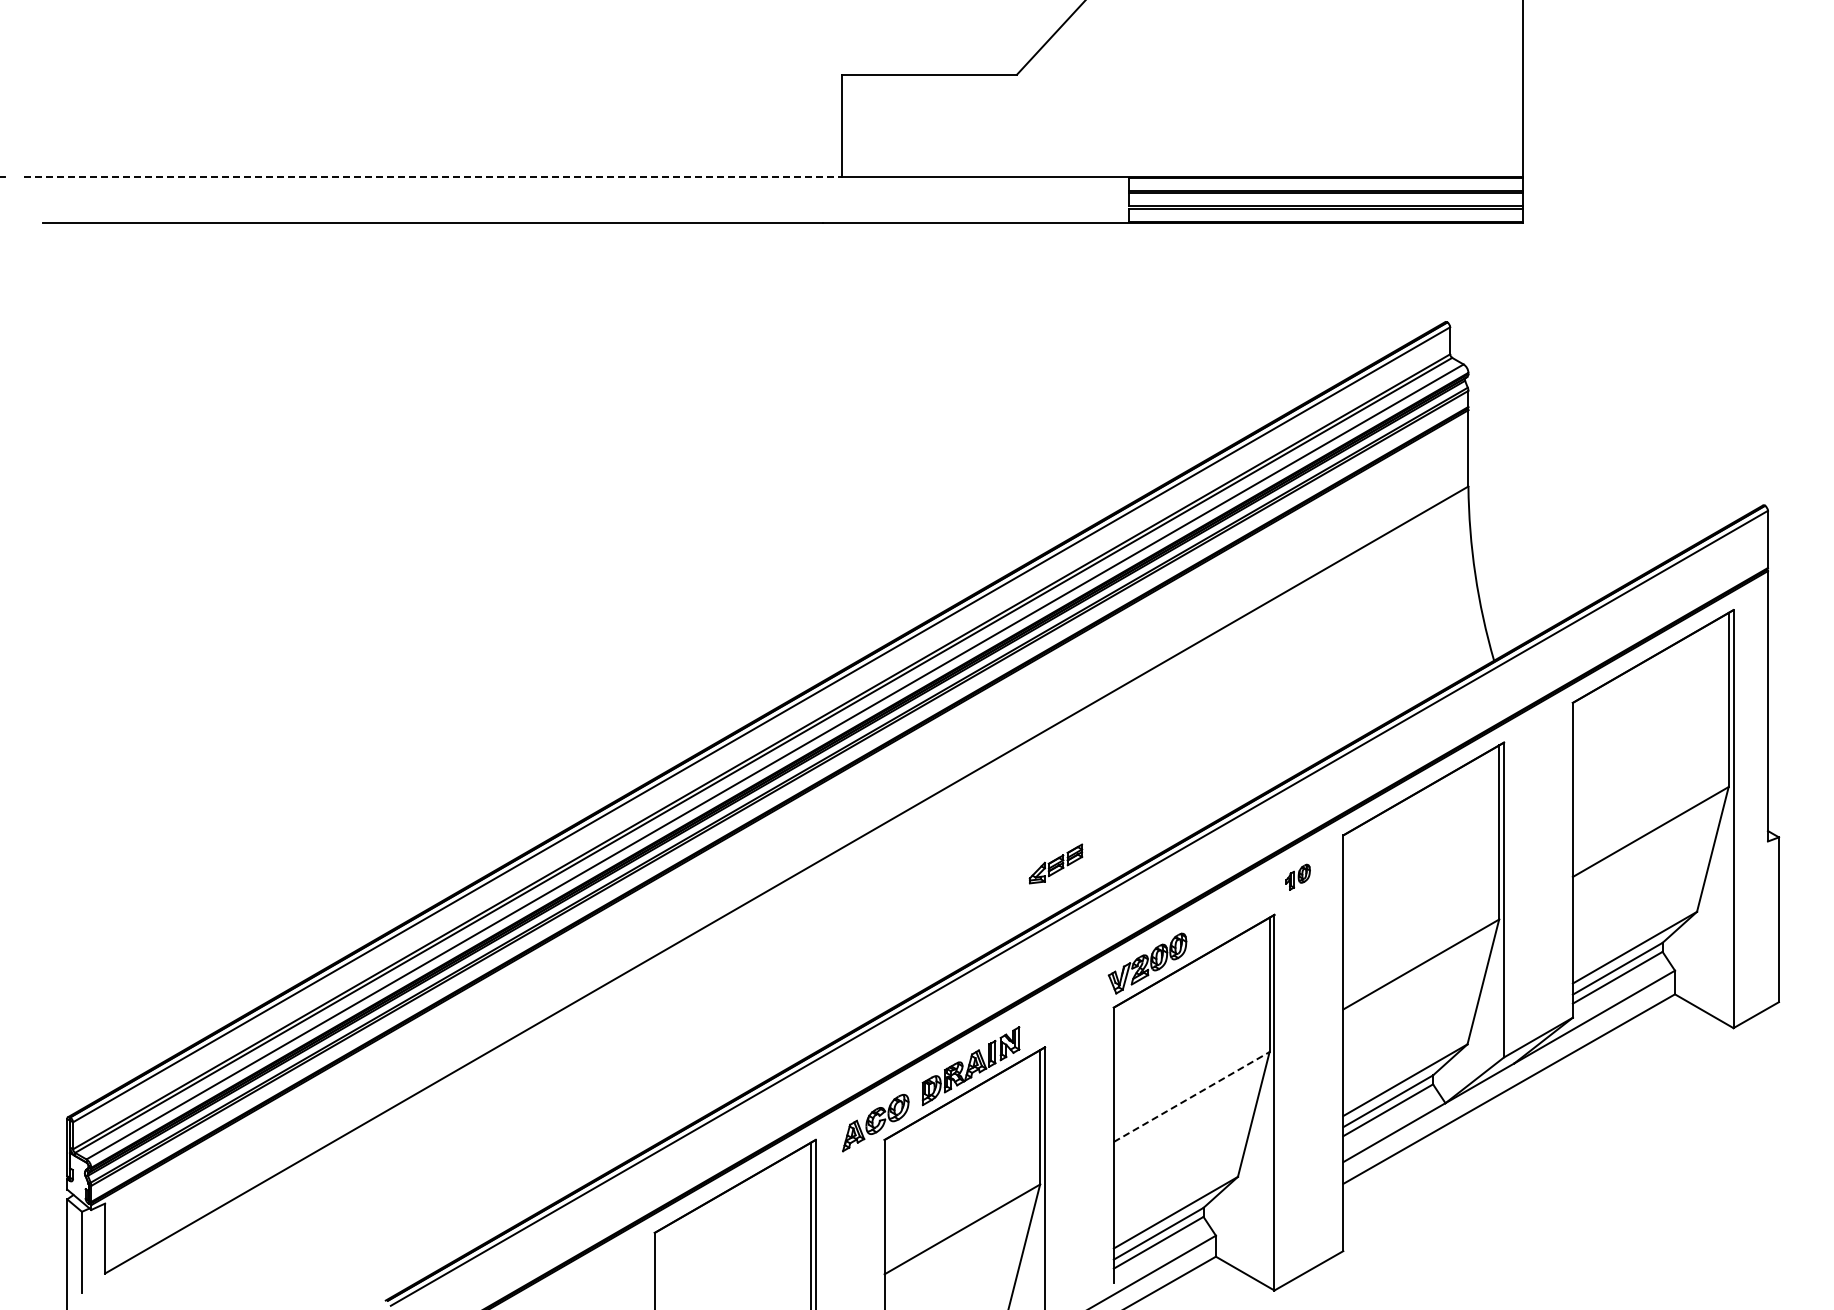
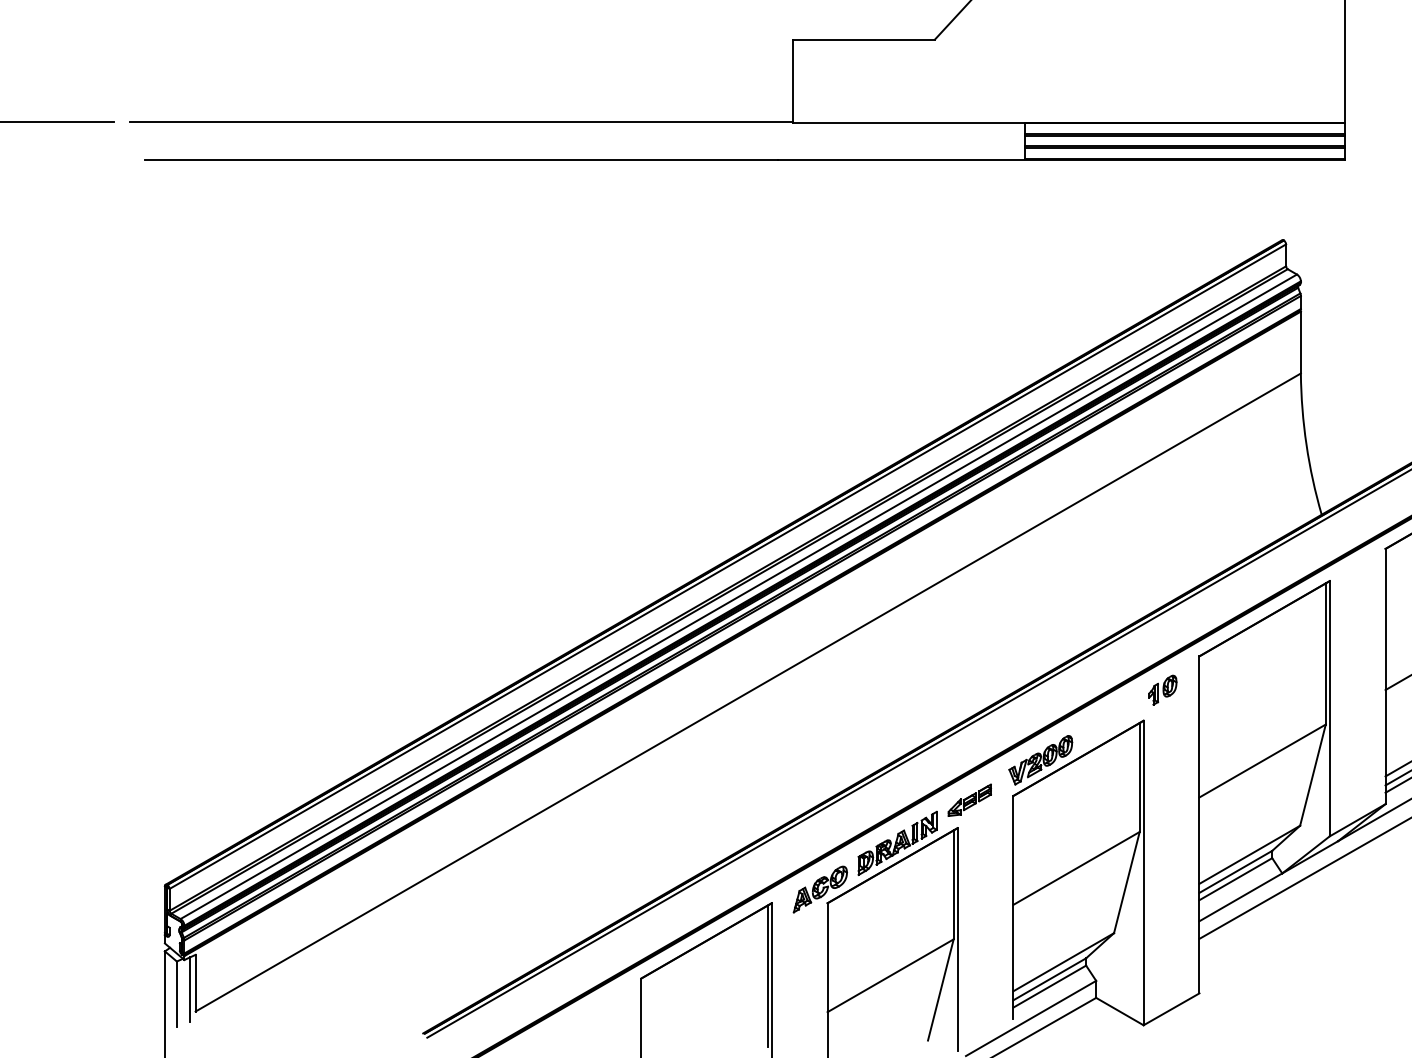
line: (433, 176) -> (461, 122), dashed -> solid
part: (1055, 863) -> (969, 799), moved
part: (1297, 877) -> (1162, 690), size x1.43
line: (1191, 1097) -> (1076, 868), dashed -> solid
line: (98, 1246) -> (190, 989), added

